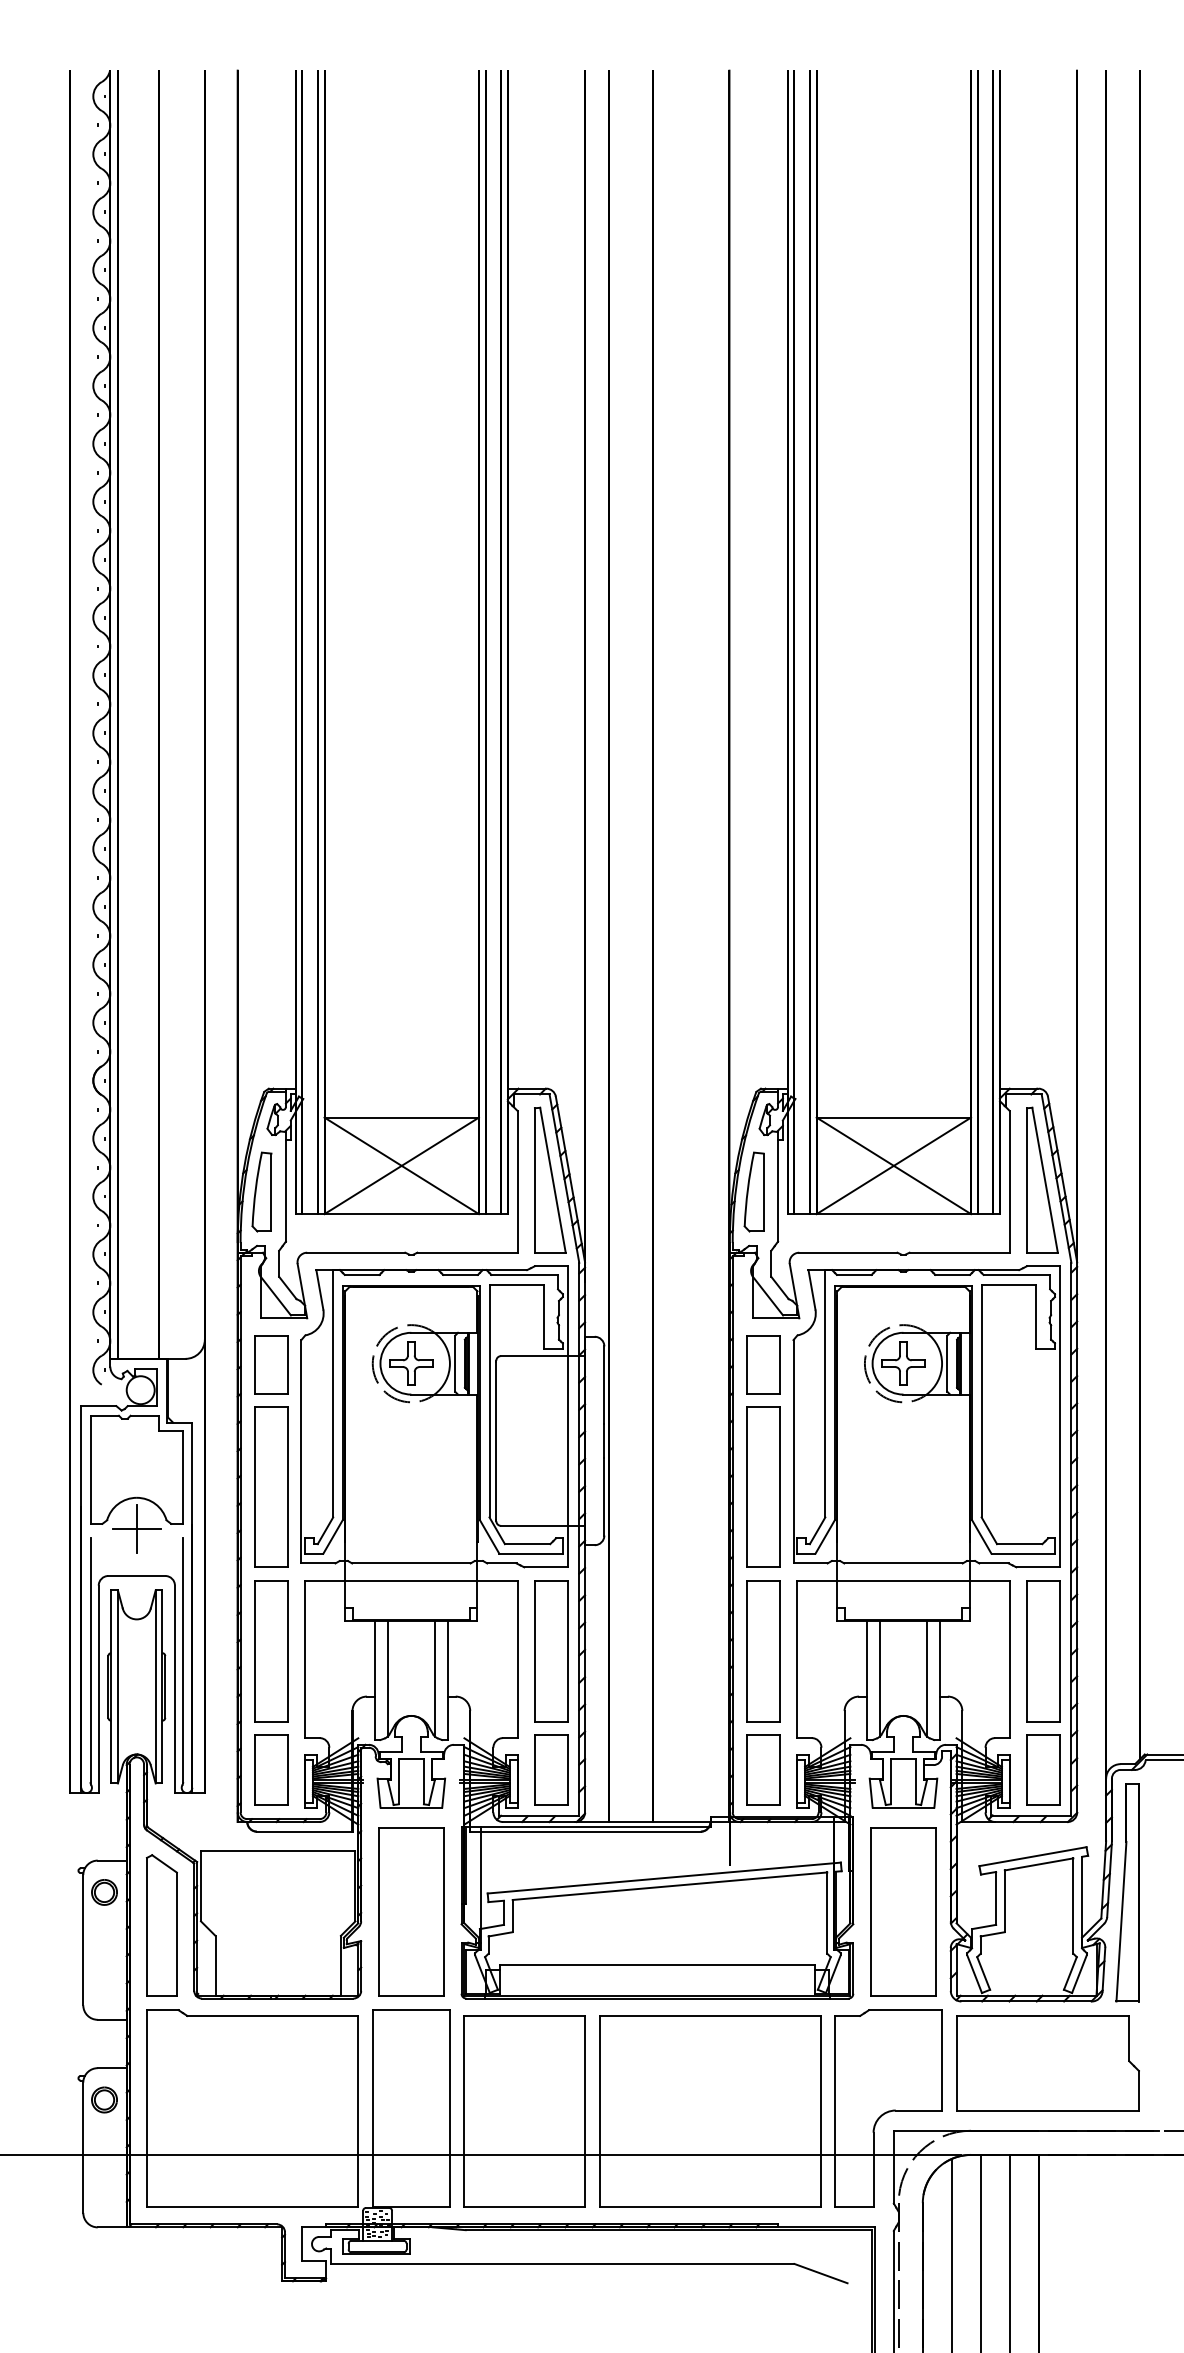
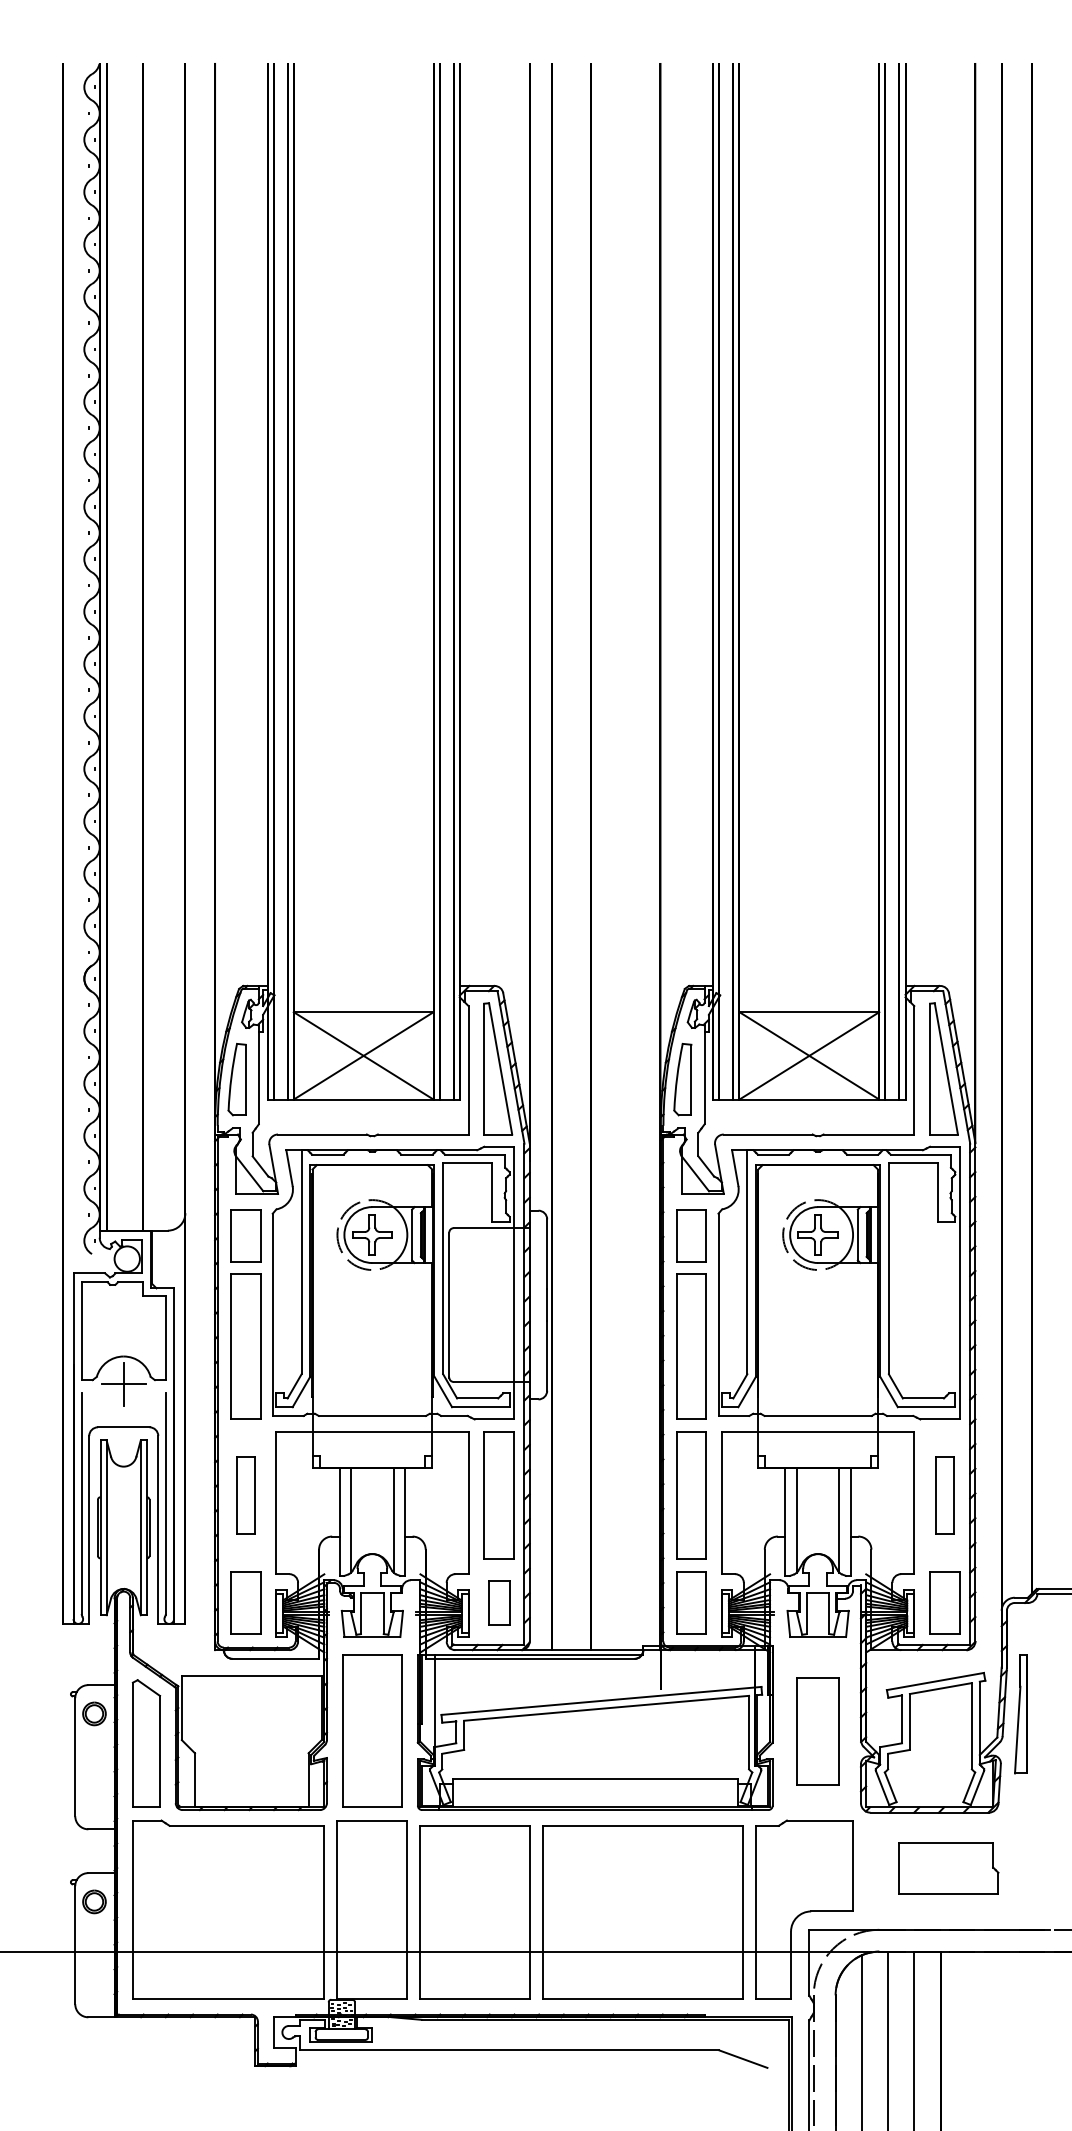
part: (271, 1651) -> (245, 1495), size x0.6
part: (1043, 1651) -> (944, 1495), size x0.6
part: (550, 1769) -> (498, 1602), size x0.7
part: (1126, 1893) -> (1020, 1714), size x0.6
part: (902, 1910) -> (817, 1730), size x0.7
part: (1047, 2063) -> (948, 1868), size x0.6

